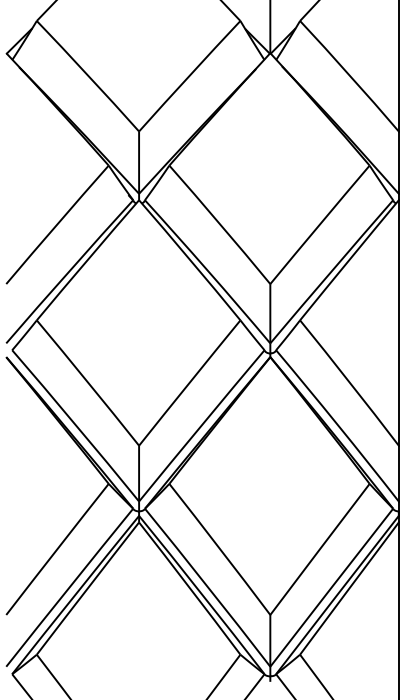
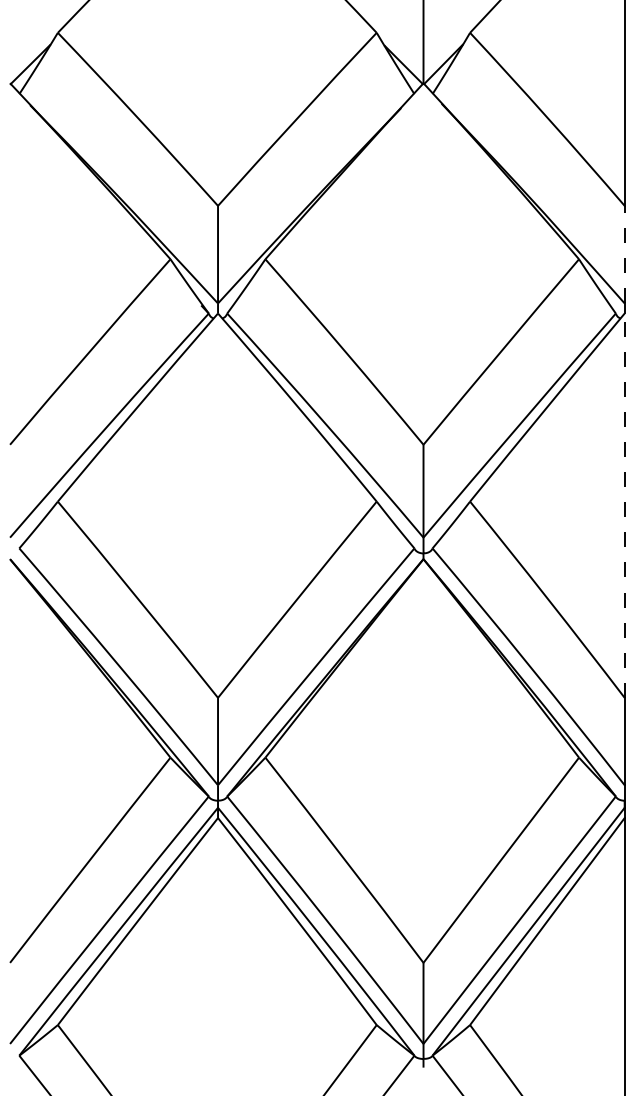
line: (398, 162) -> (624, 254), solid -> dashed
line: (398, 322) -> (624, 504), solid -> dashed

